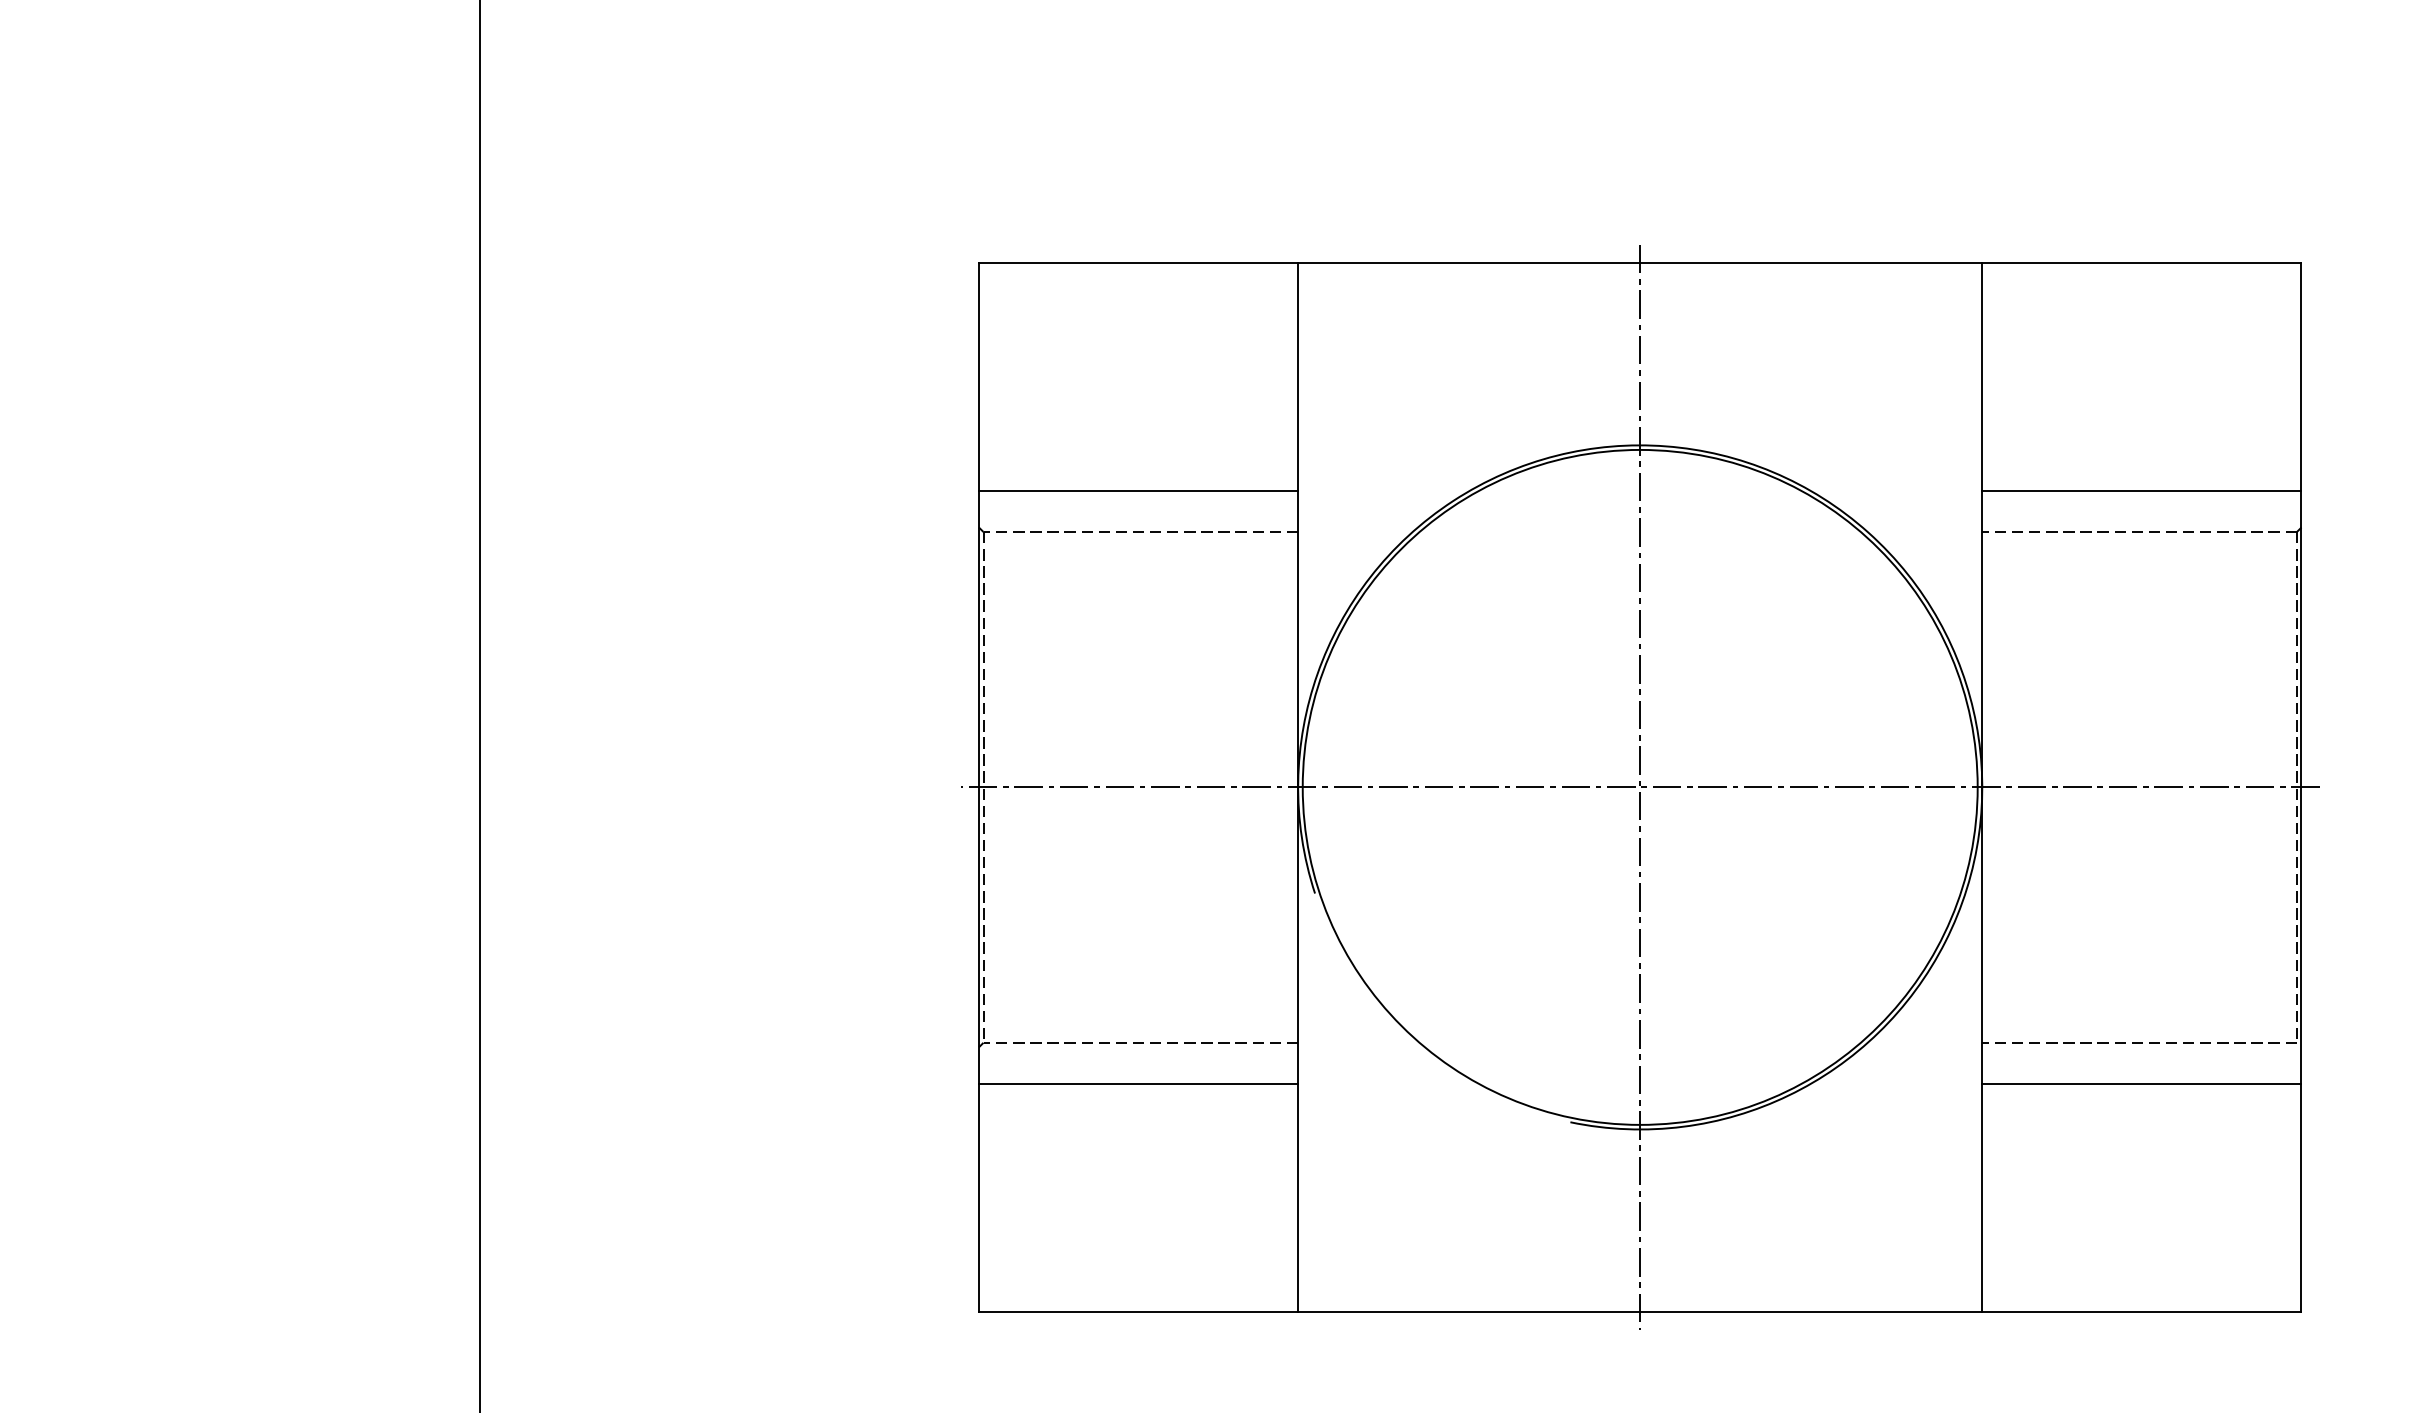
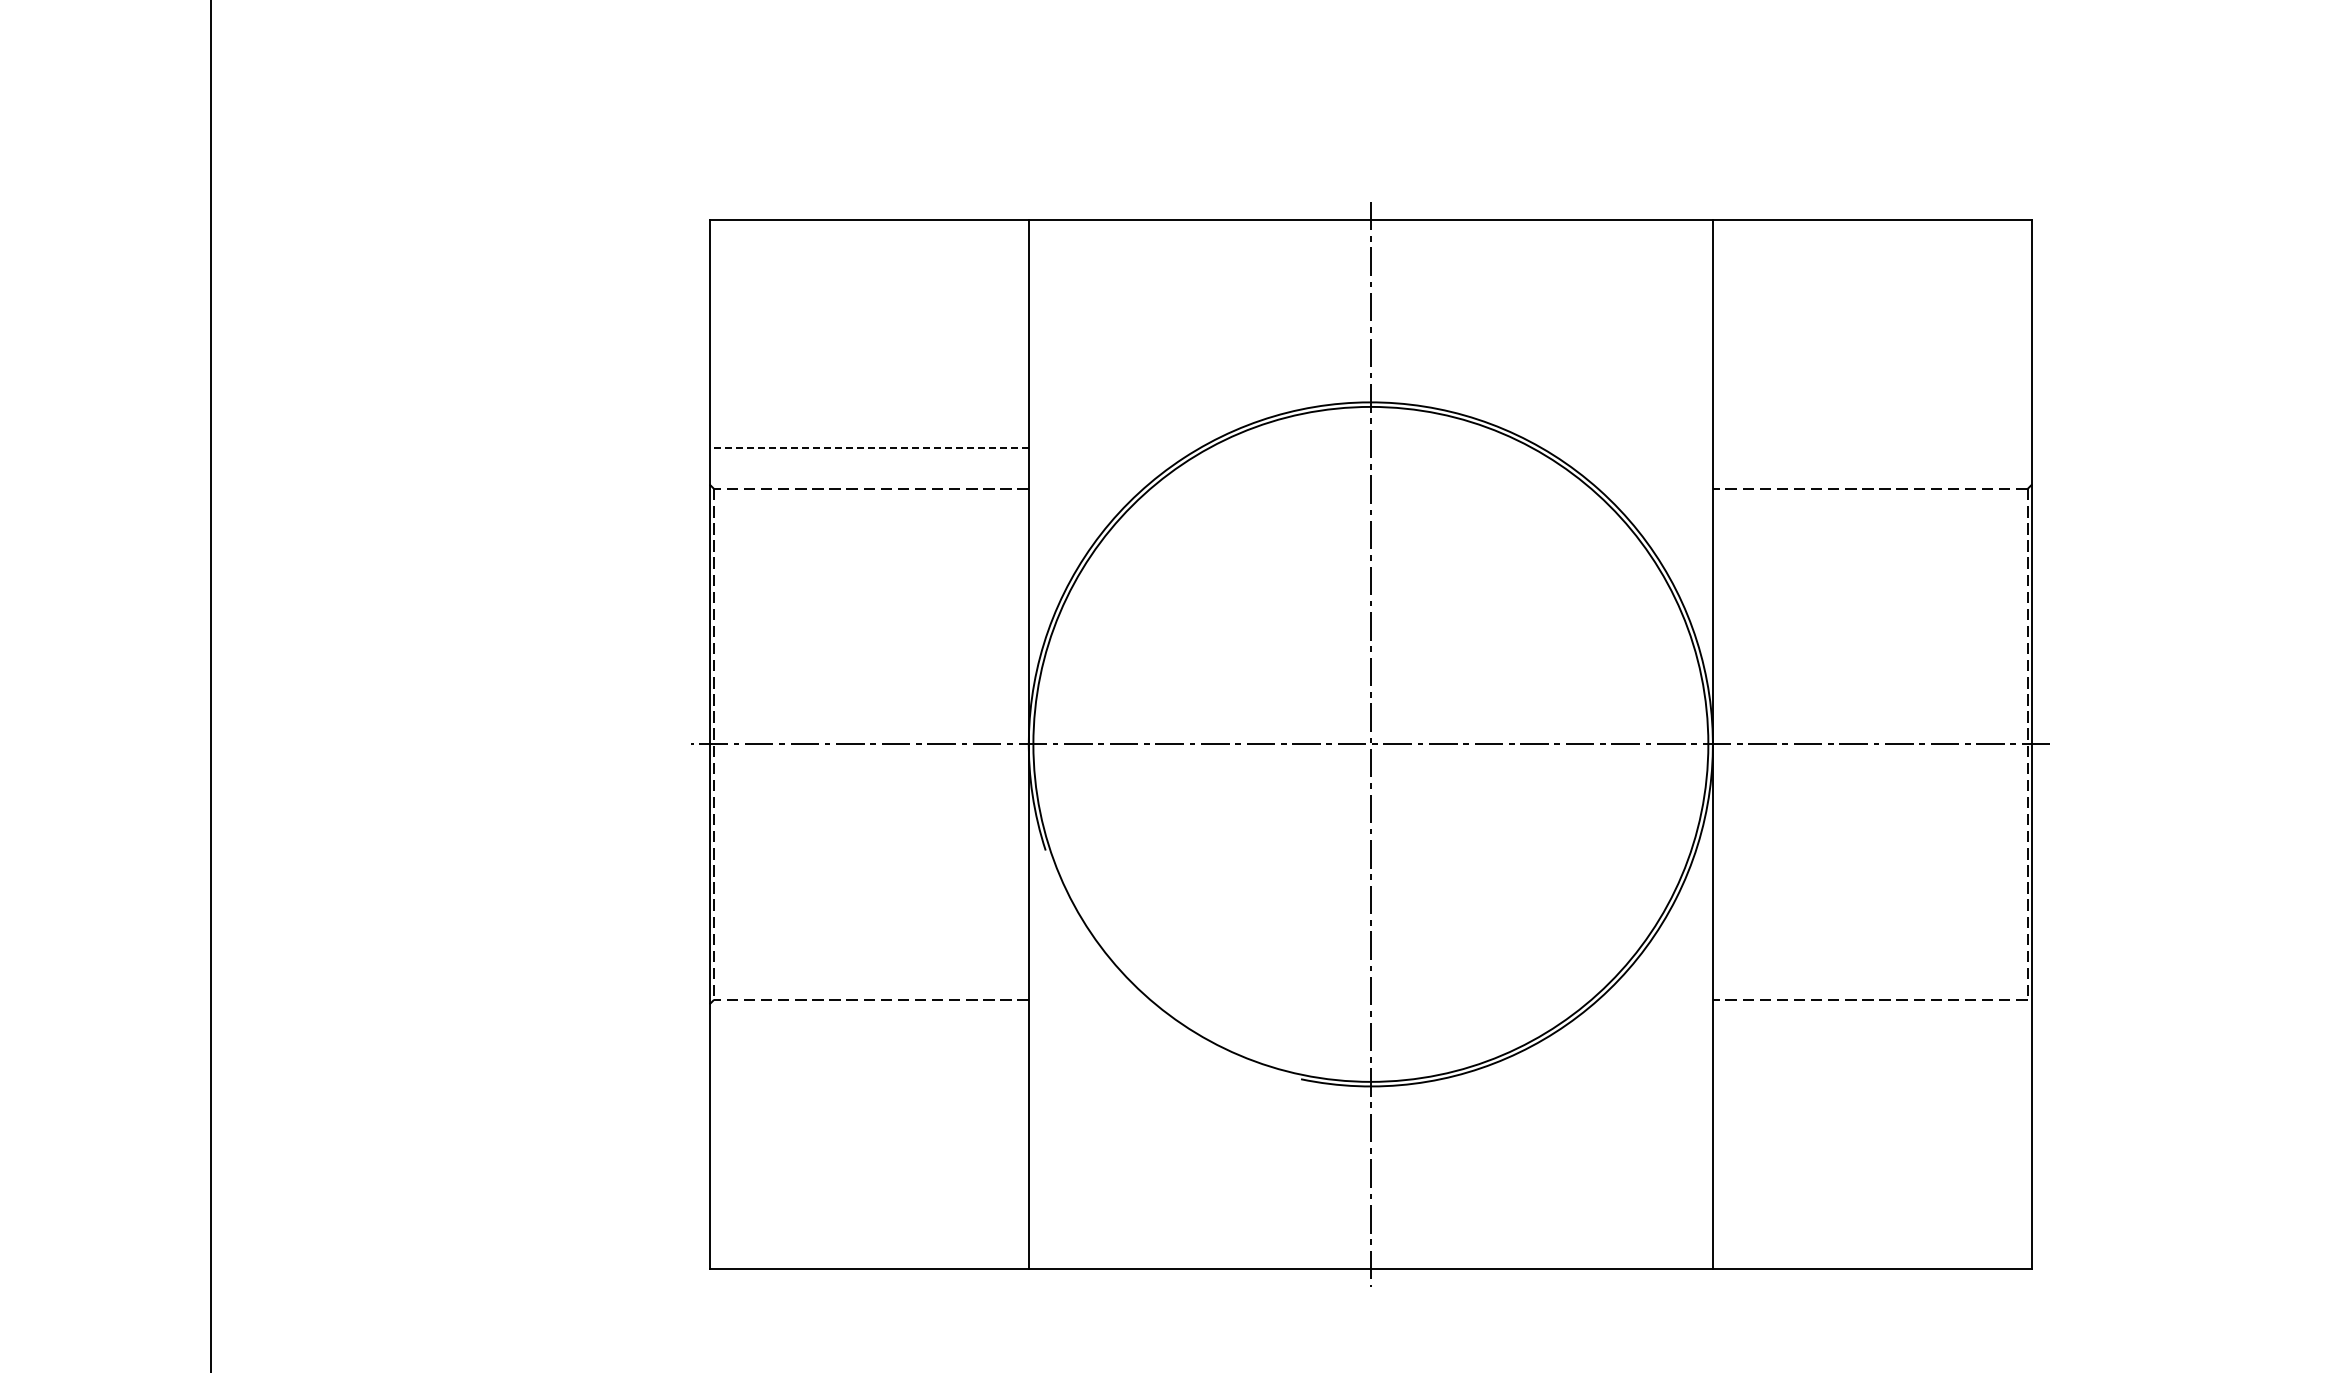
line: (1138, 490) -> (869, 447), solid -> dashed
line: (2141, 490) -> (1872, 447), removed
line: (1138, 1083) -> (869, 1040), removed
line: (2141, 1083) -> (1872, 1040), removed

